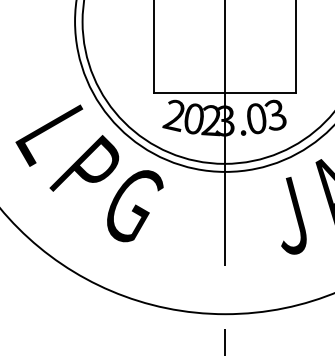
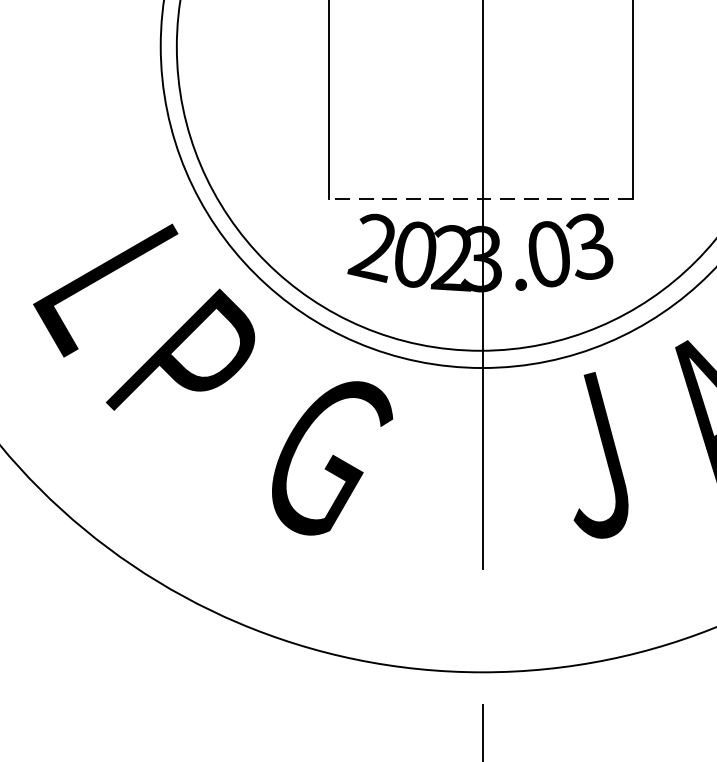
line: (224, 92) -> (480, 198), solid -> dashed
text: (135, 206) -> (332, 459), moved
text: (293, 215) -> (600, 454), moved

